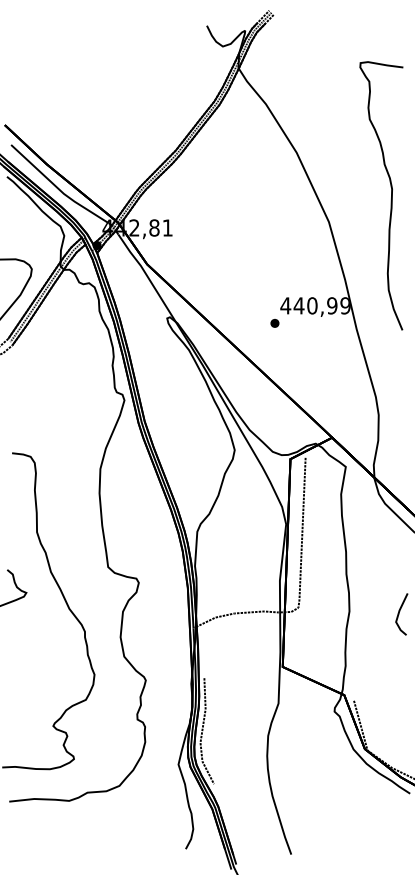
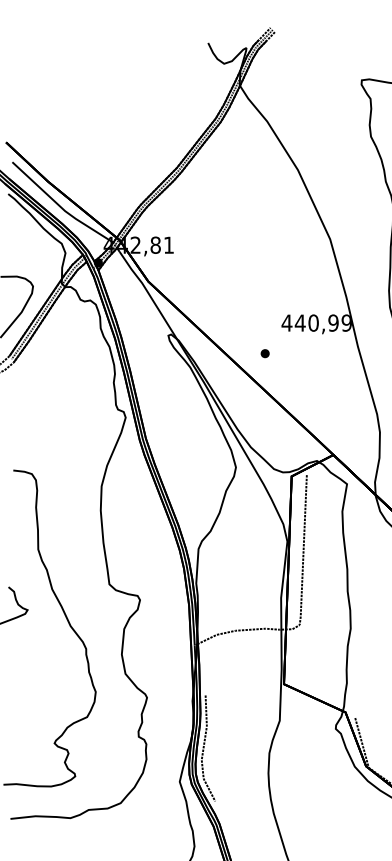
part: (274, 323) -> (264, 353), moved

